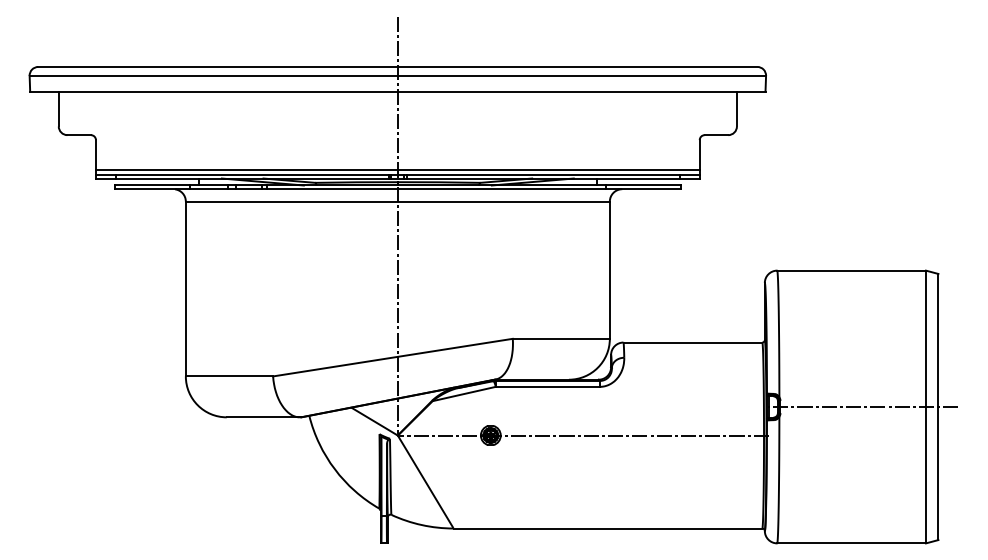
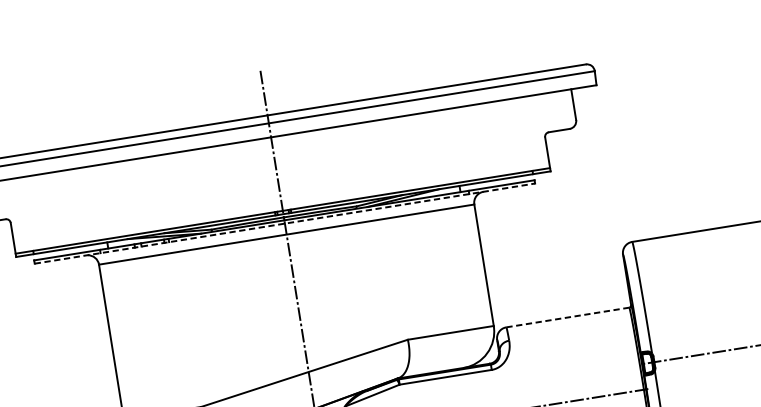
line: (397, 169) -> (281, 206), removed
line: (397, 189) -> (284, 223), solid -> dashed
line: (693, 342) -> (568, 317), solid -> dashed

